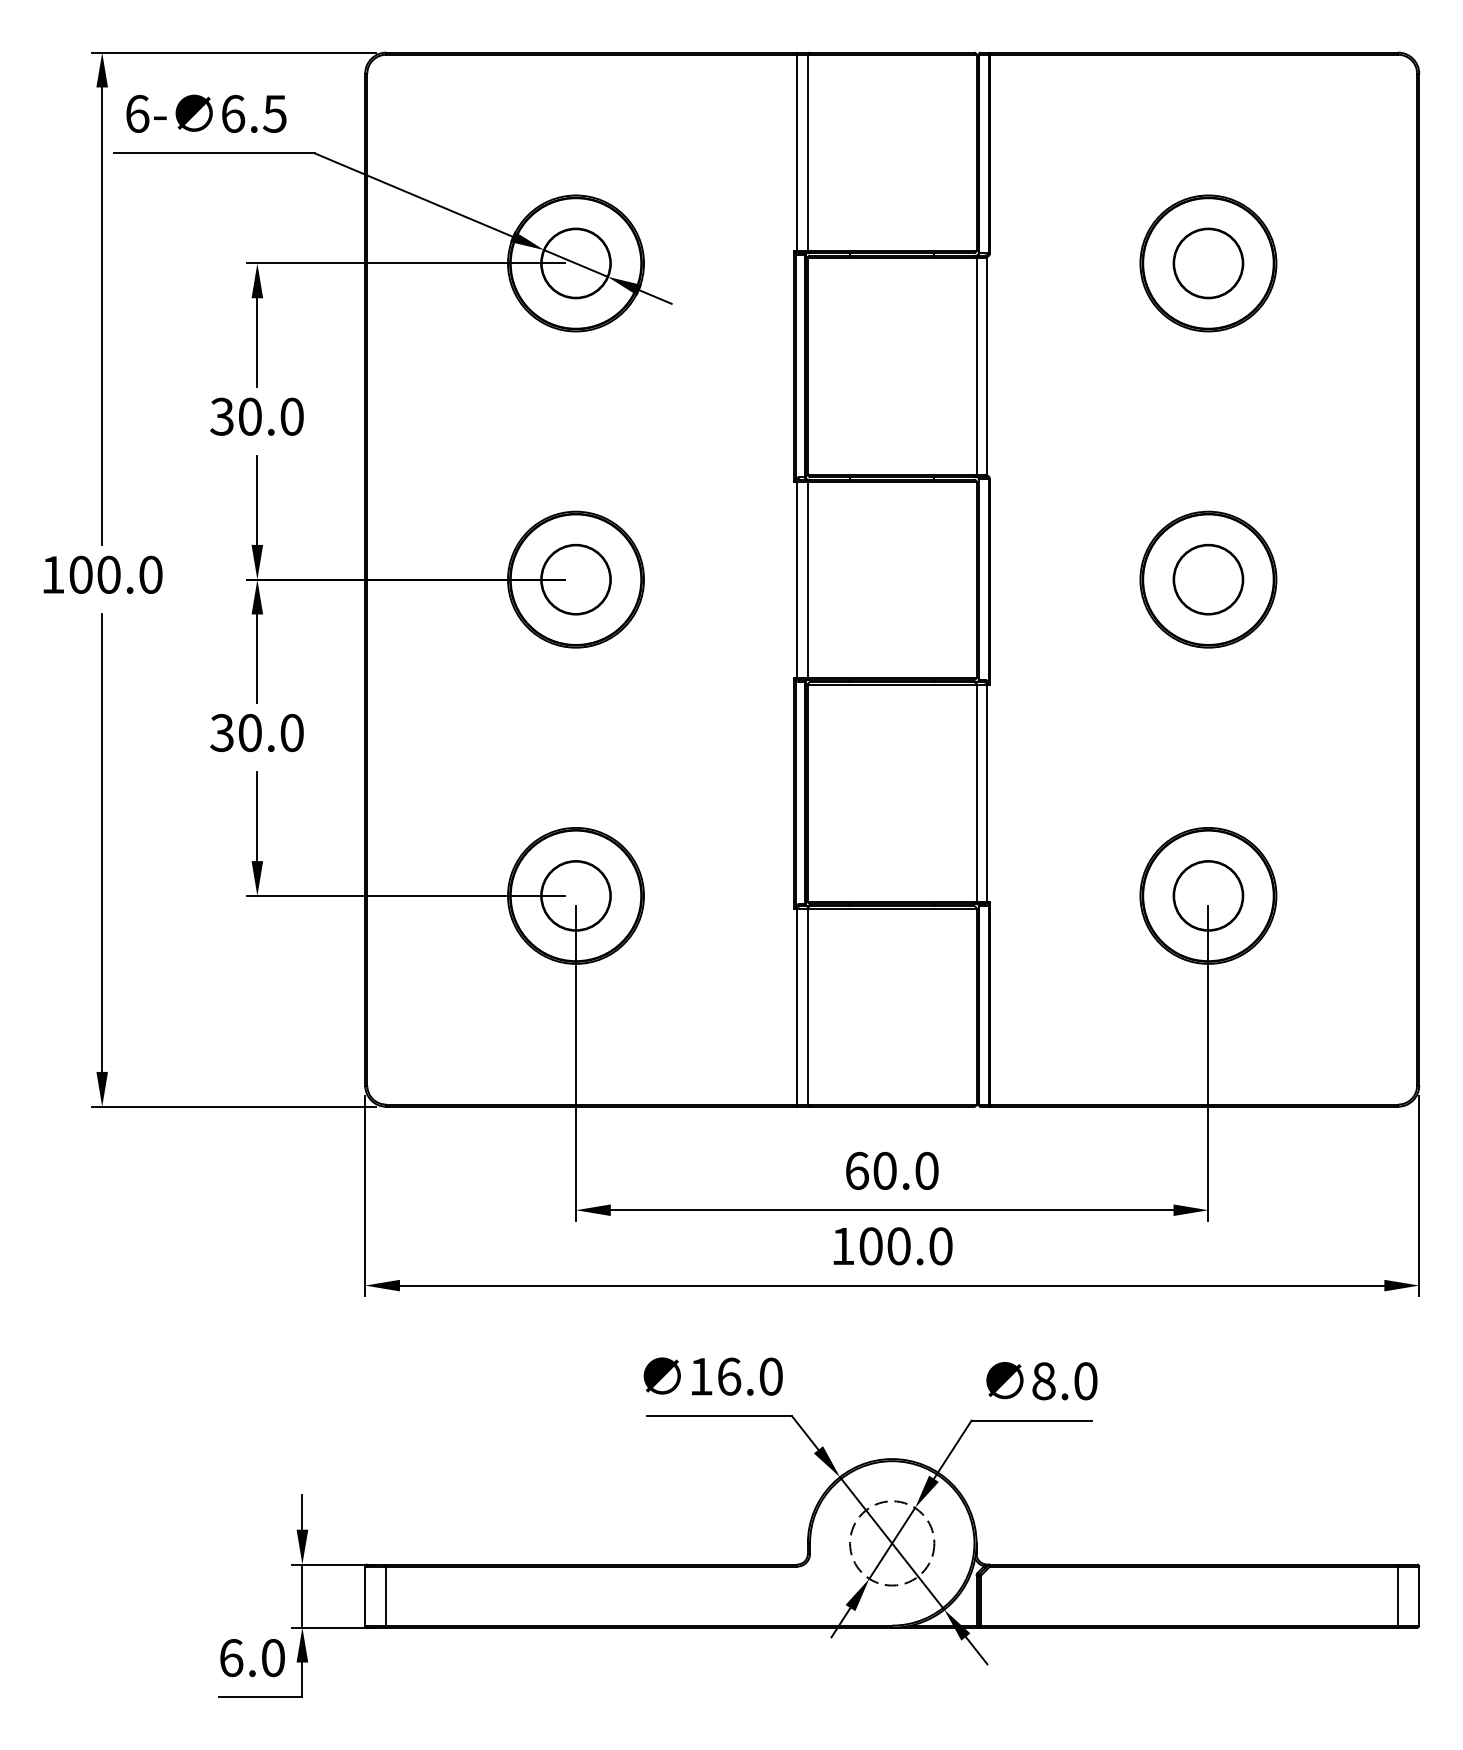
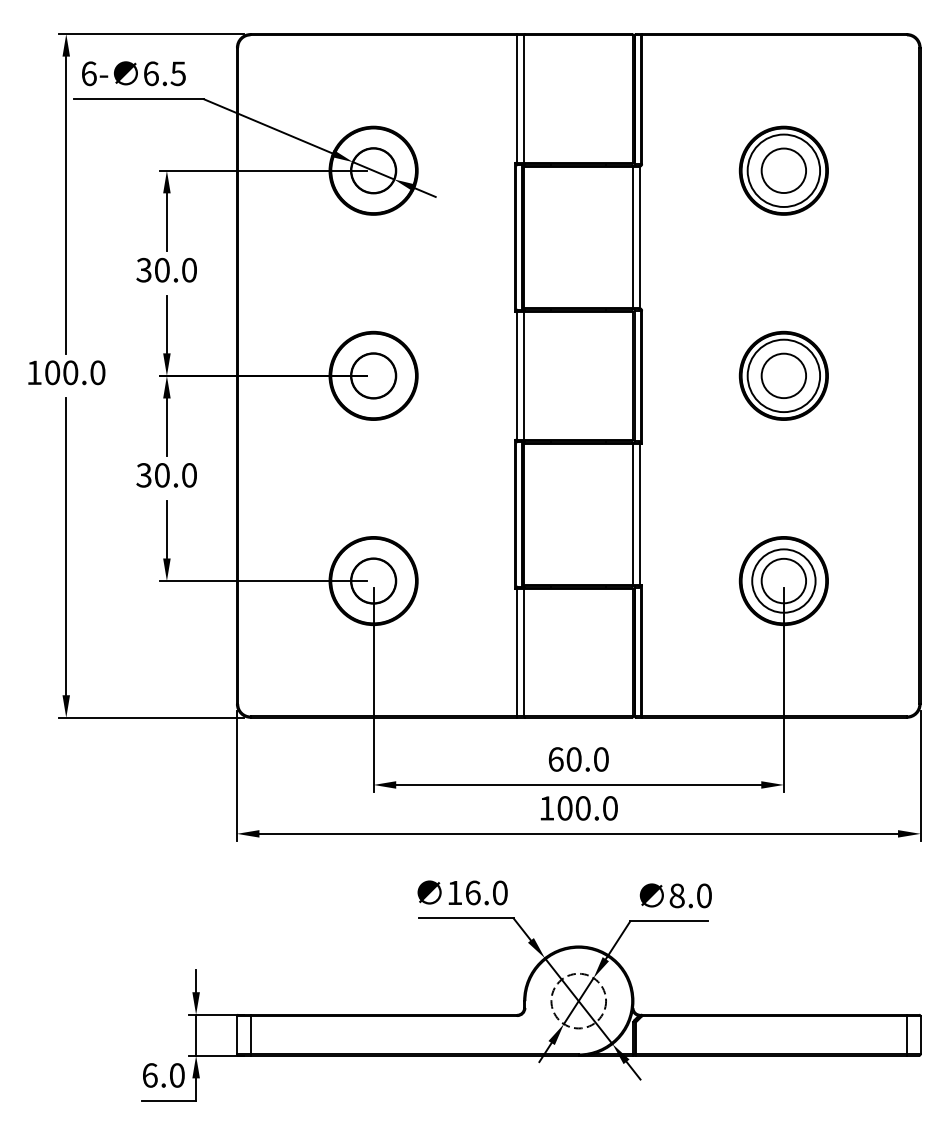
circle: (1207, 263) -> (783, 170), size x1.6
circle: (1207, 579) -> (783, 375), size x1.6
circle: (1207, 895) -> (783, 580), size x1.4

